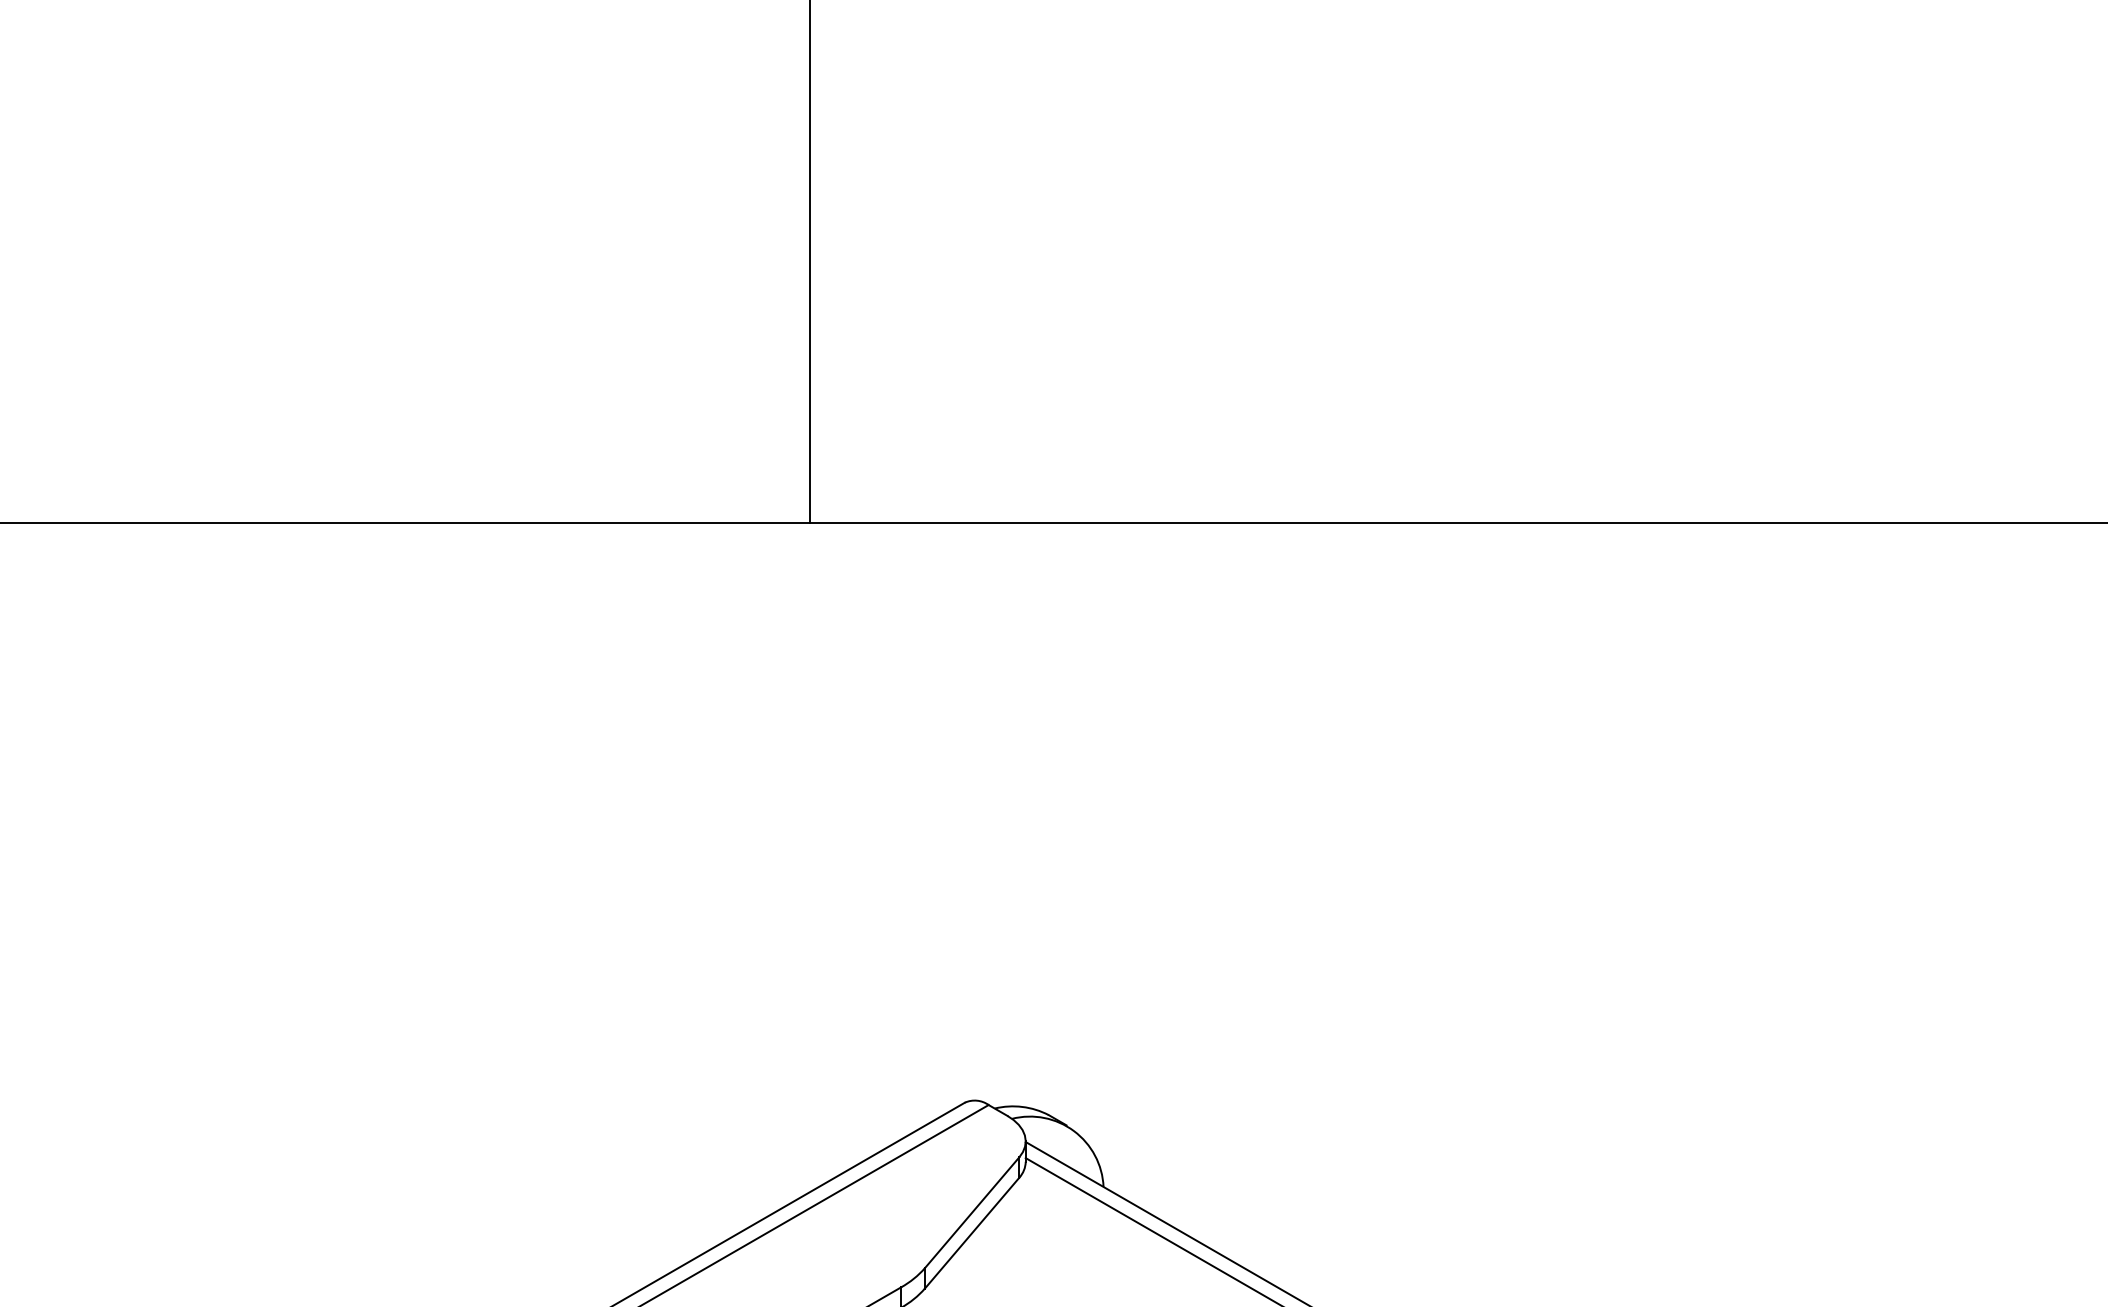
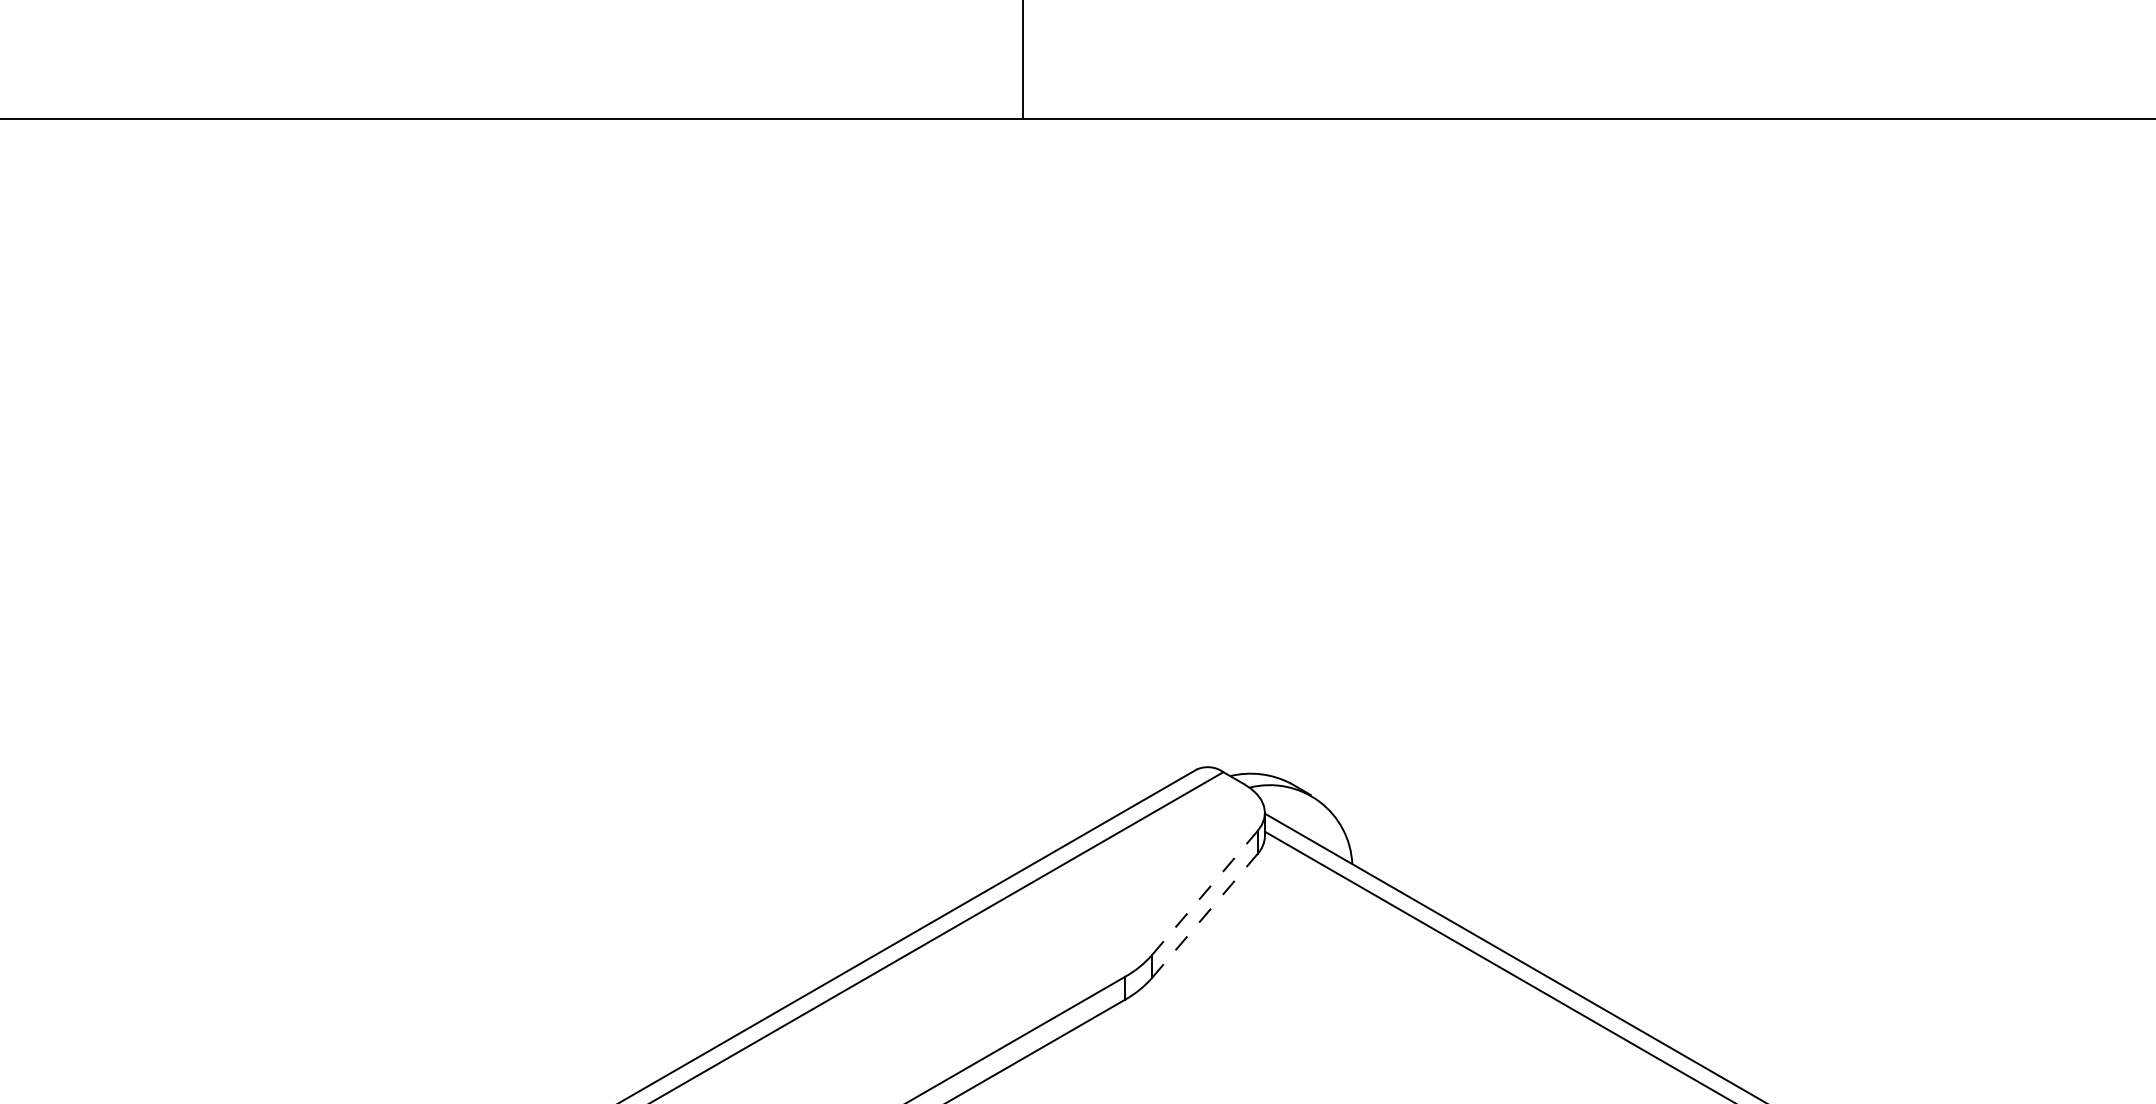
line: (972, 1212) -> (1205, 892), solid -> dashed
line: (972, 1233) -> (1205, 916), solid -> dashed

